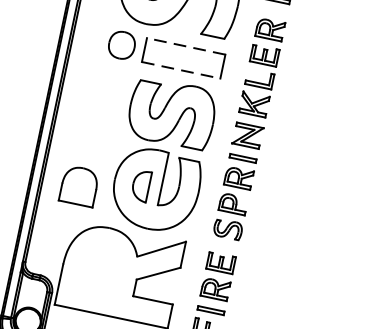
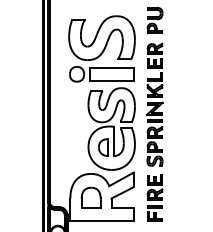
line: (185, 46) -> (111, 67), dashed -> solid
line: (182, 71) -> (112, 81), dashed -> solid
part: (78, 185) -> (90, 197), moved

